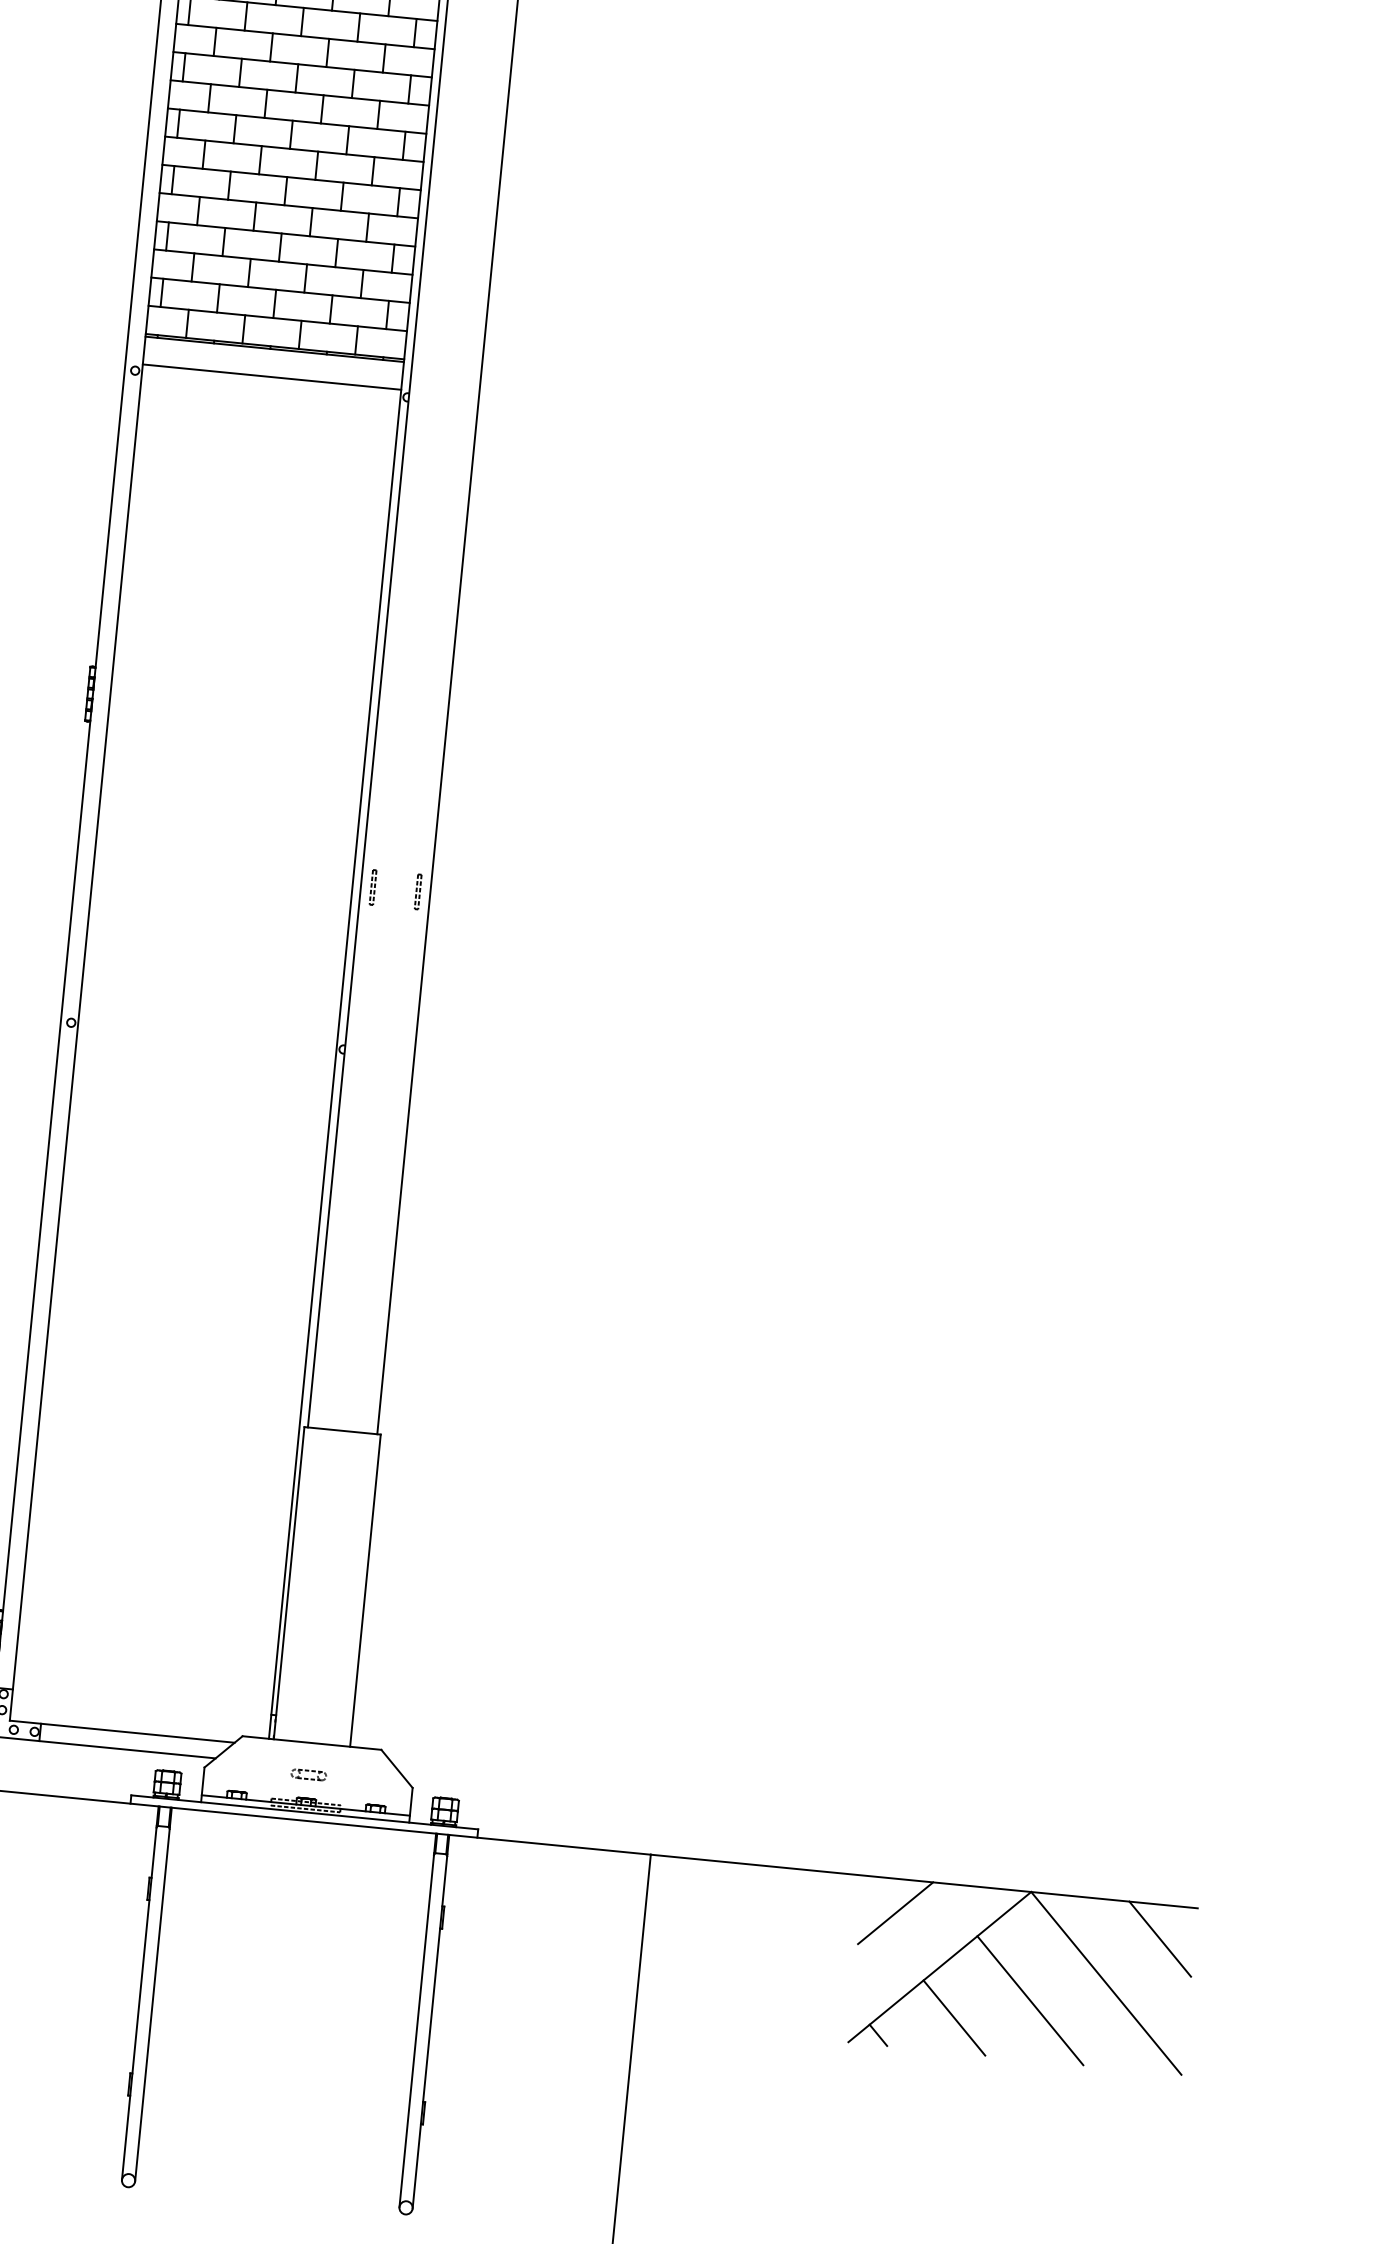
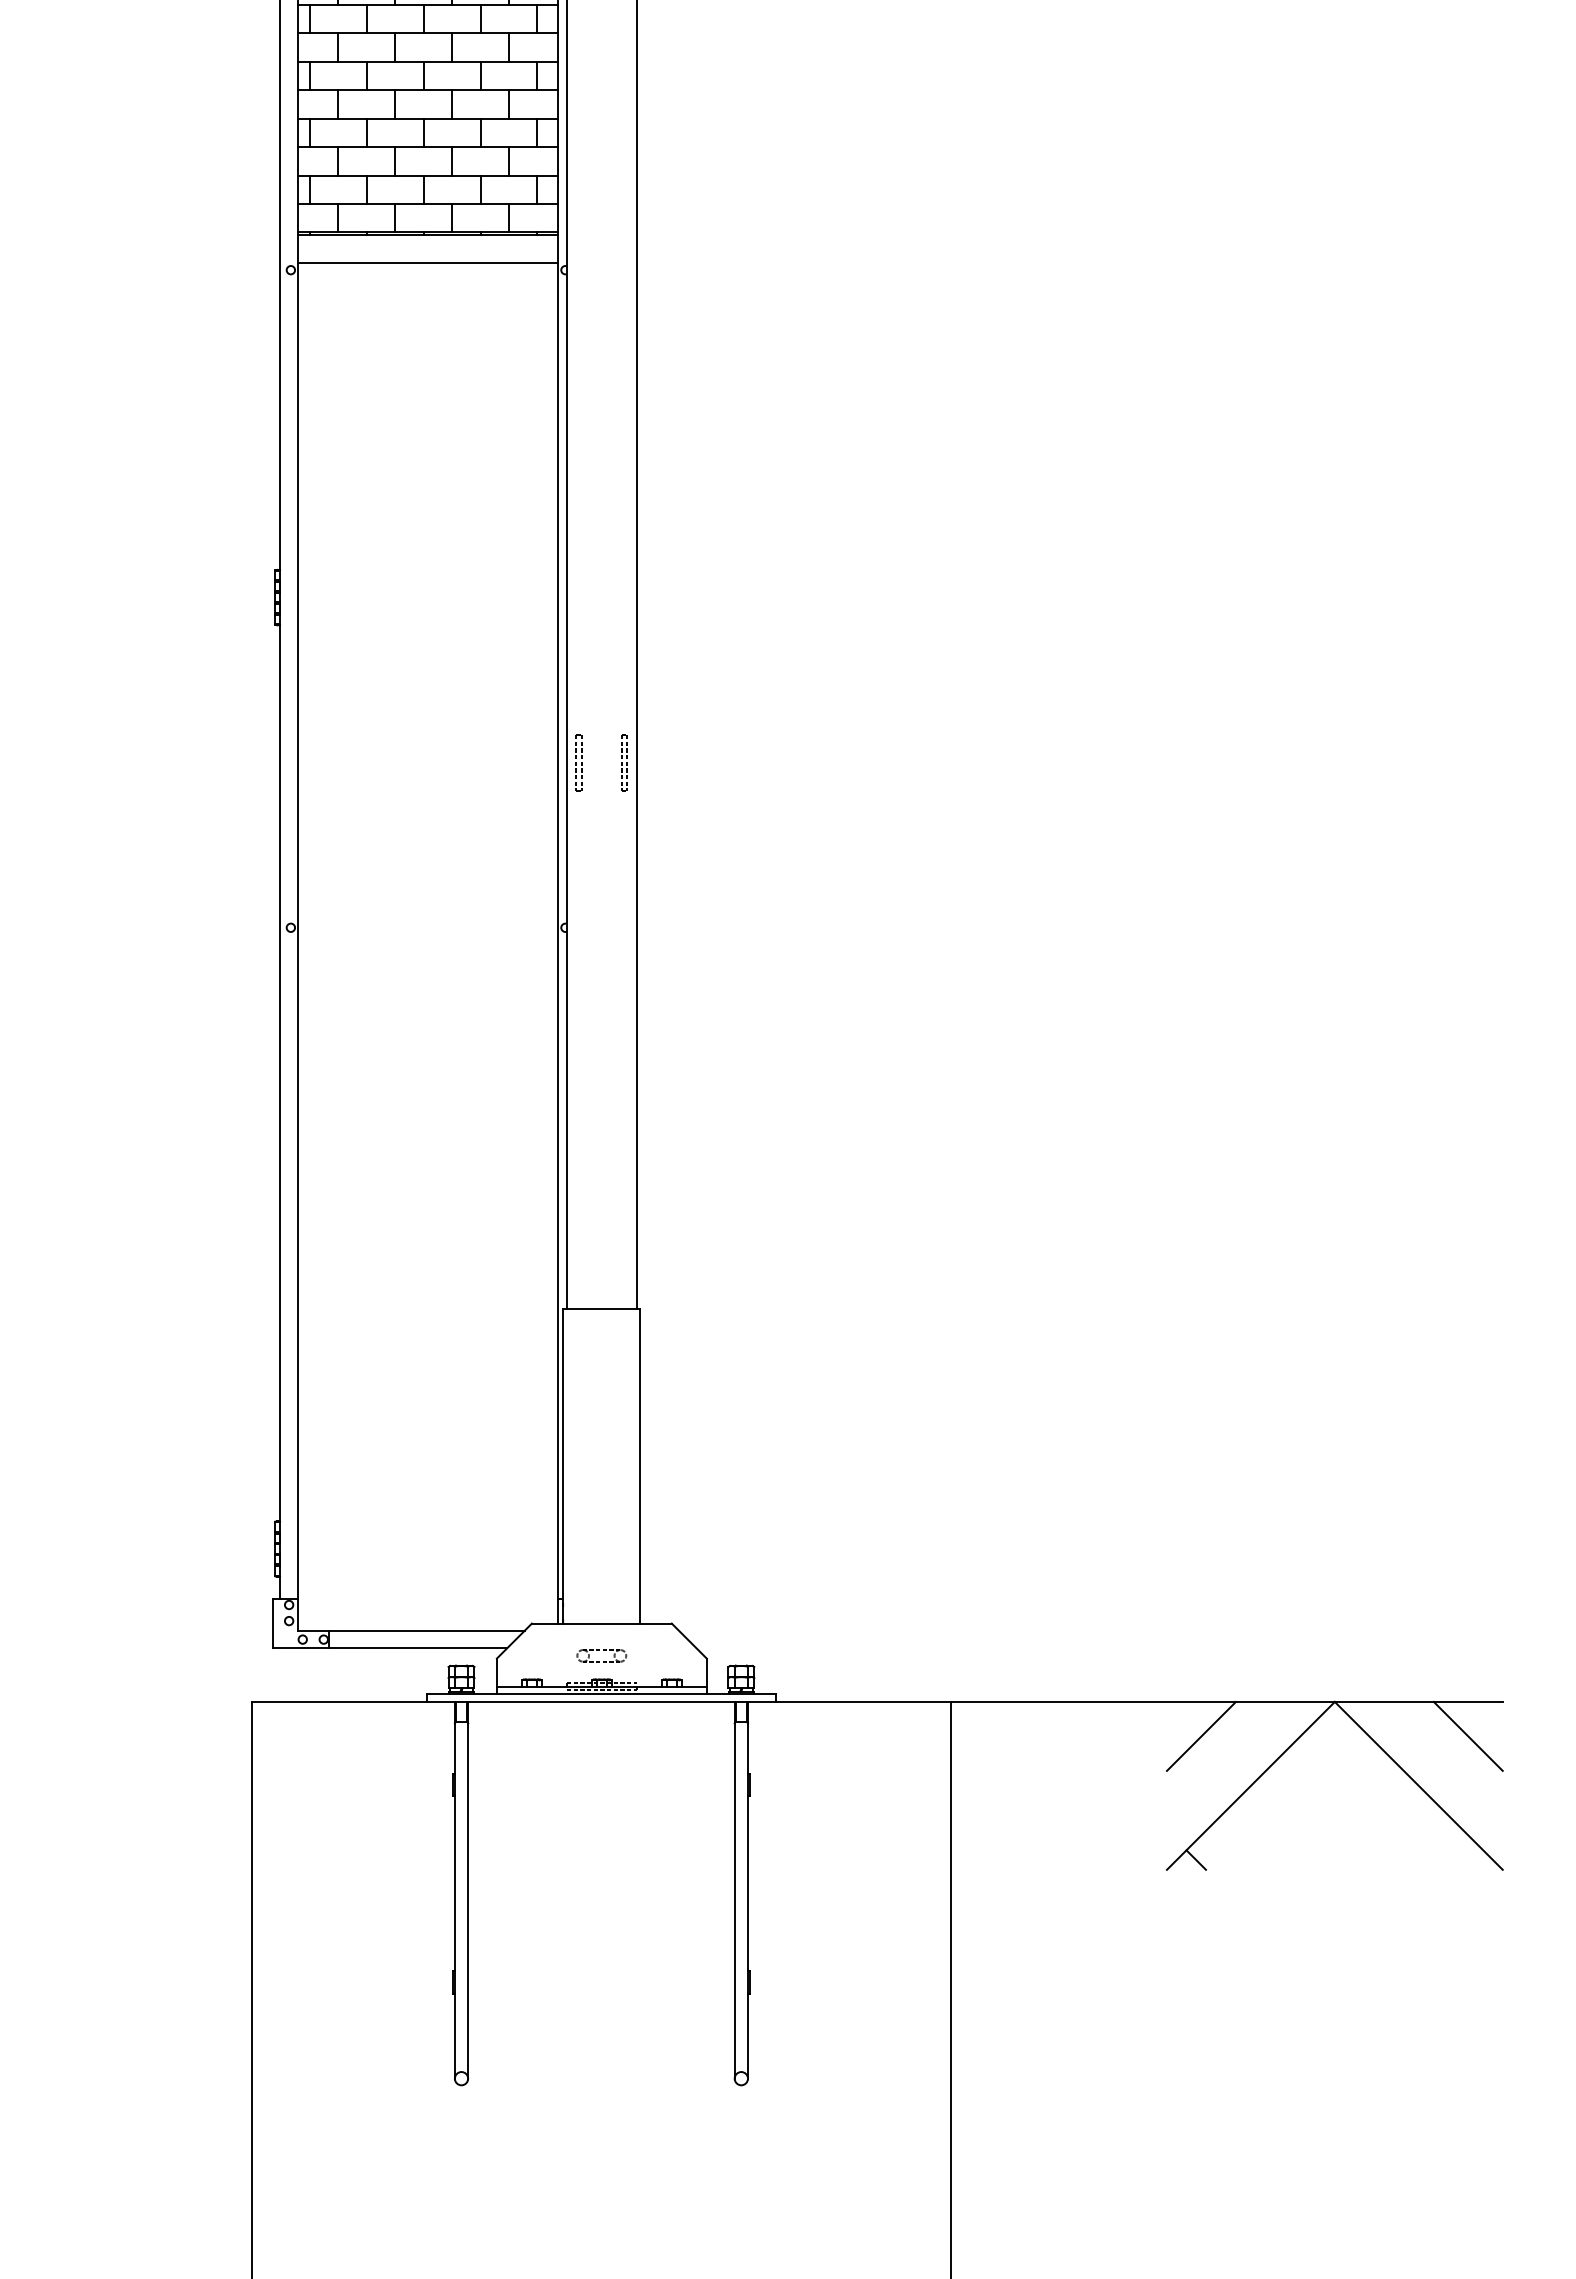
part: (372, 887) -> (578, 763), size x1.6
part: (418, 892) -> (624, 763), size x1.6
part: (308, 1774) -> (601, 1655), size x1.4
line: (1030, 2000) -> (1344, 1810), removed
line: (953, 2017) -> (1269, 1834), removed

